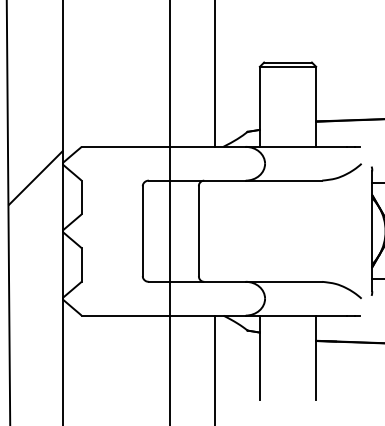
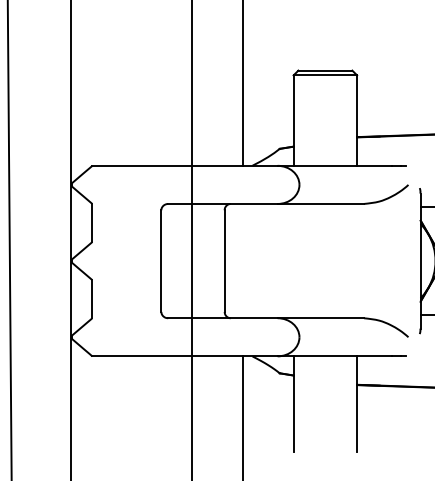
hatch: (35, 178) -> (40, 201), removed

